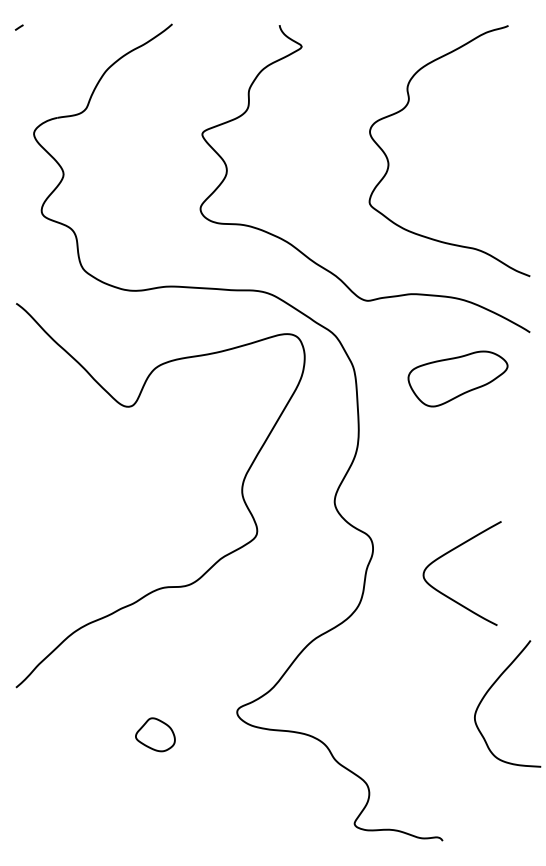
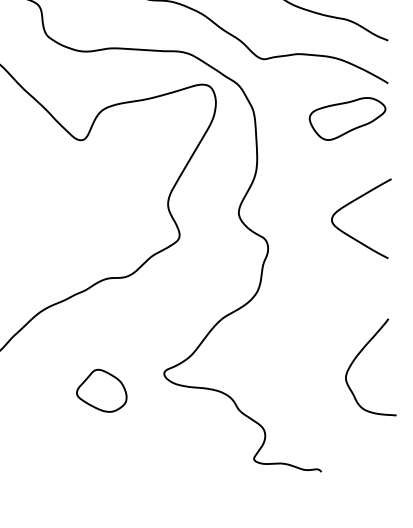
part: (457, 378) -> (347, 118), moved
curve: (450, 552) -> (352, 202), moved
part: (155, 734) -> (101, 390), size x1.67

